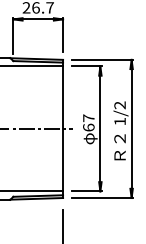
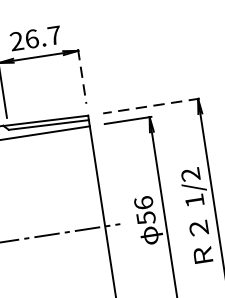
line: (63, 35) -> (82, 76), solid -> dashed
line: (102, 59) -> (151, 105), solid -> dashed
text: (88, 122) -> (144, 209), 67 -> 56

